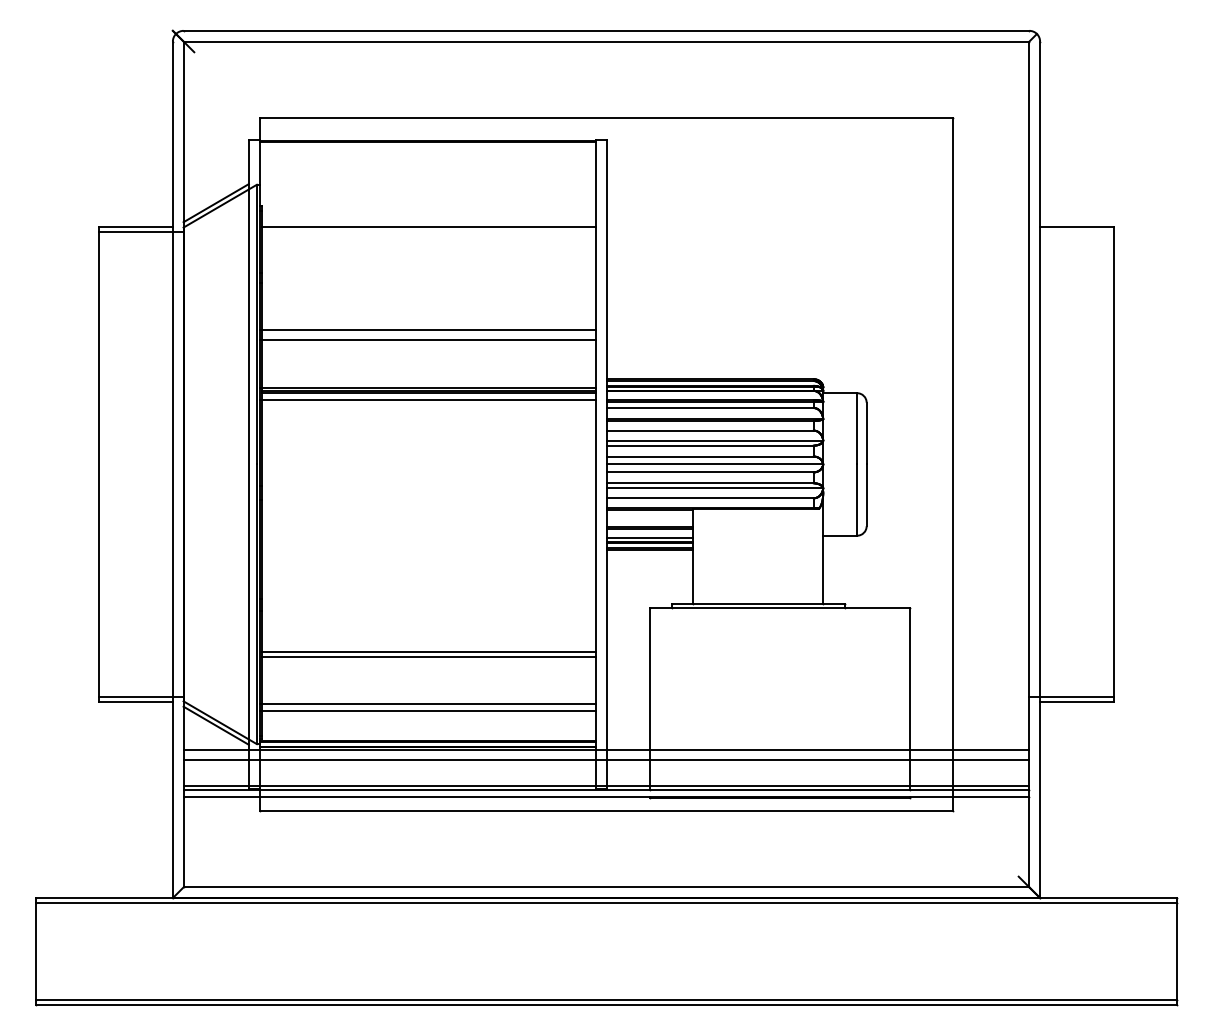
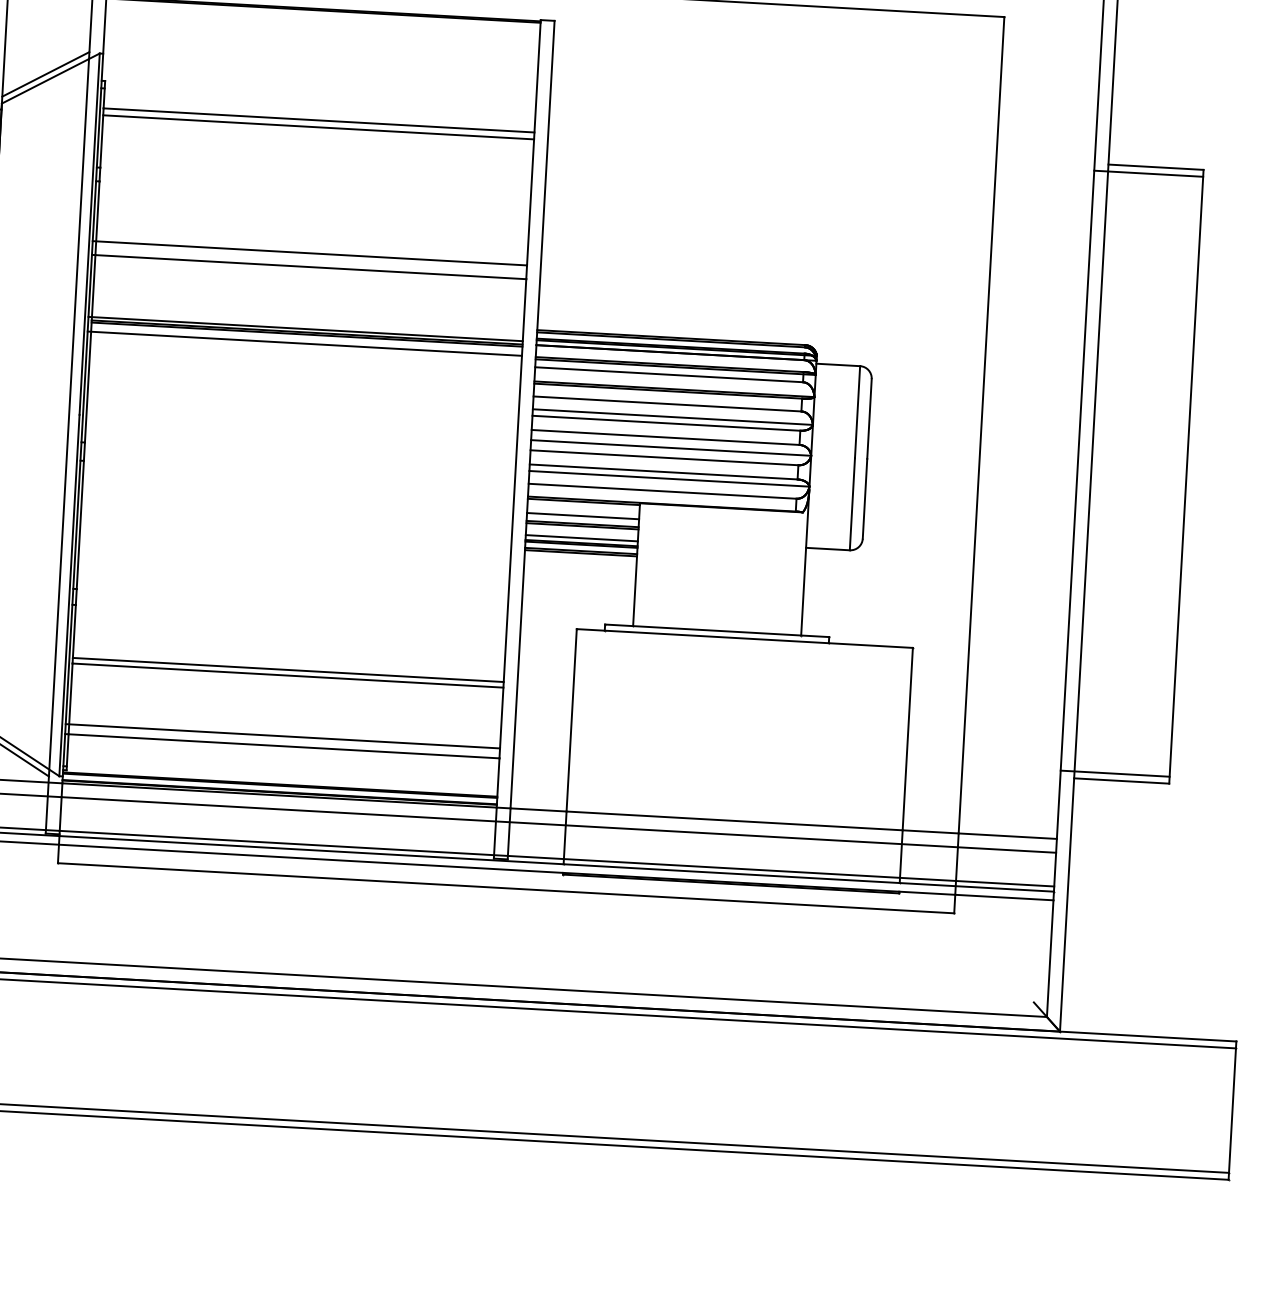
line: (428, 232) -> (317, 127), added
line: (1071, 232) -> (1148, 174), added
line: (649, 520) -> (582, 515), added

